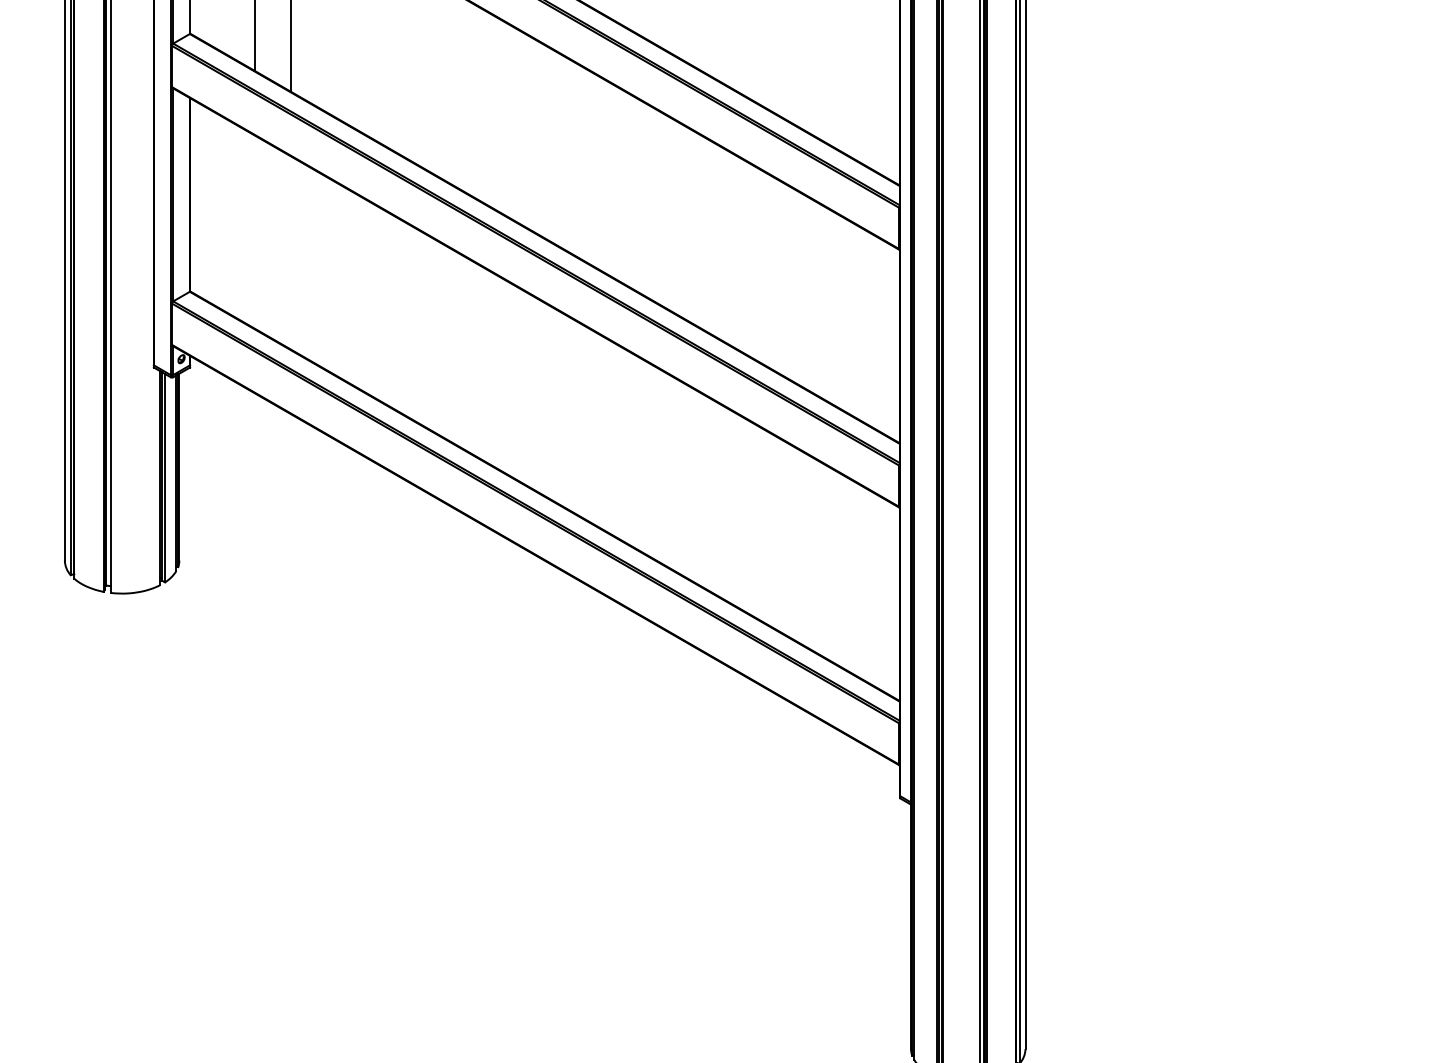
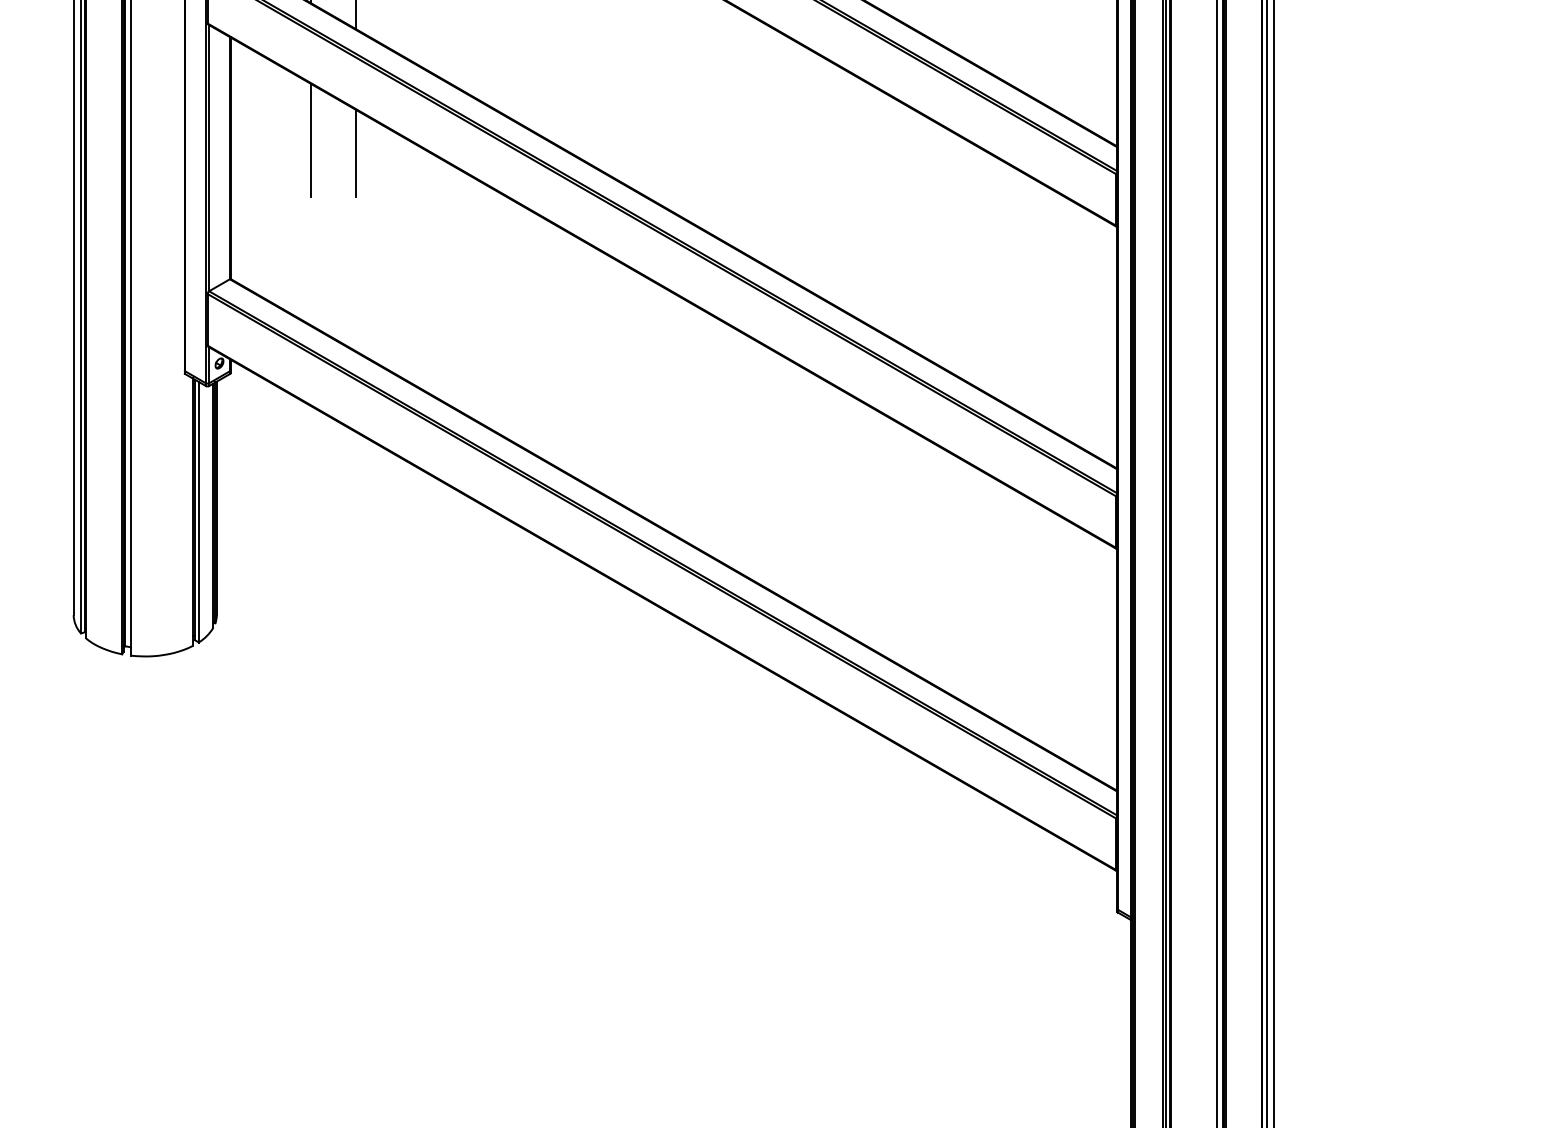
line: (254, 180) -> (310, 140), added
line: (290, 191) -> (355, 153), added

